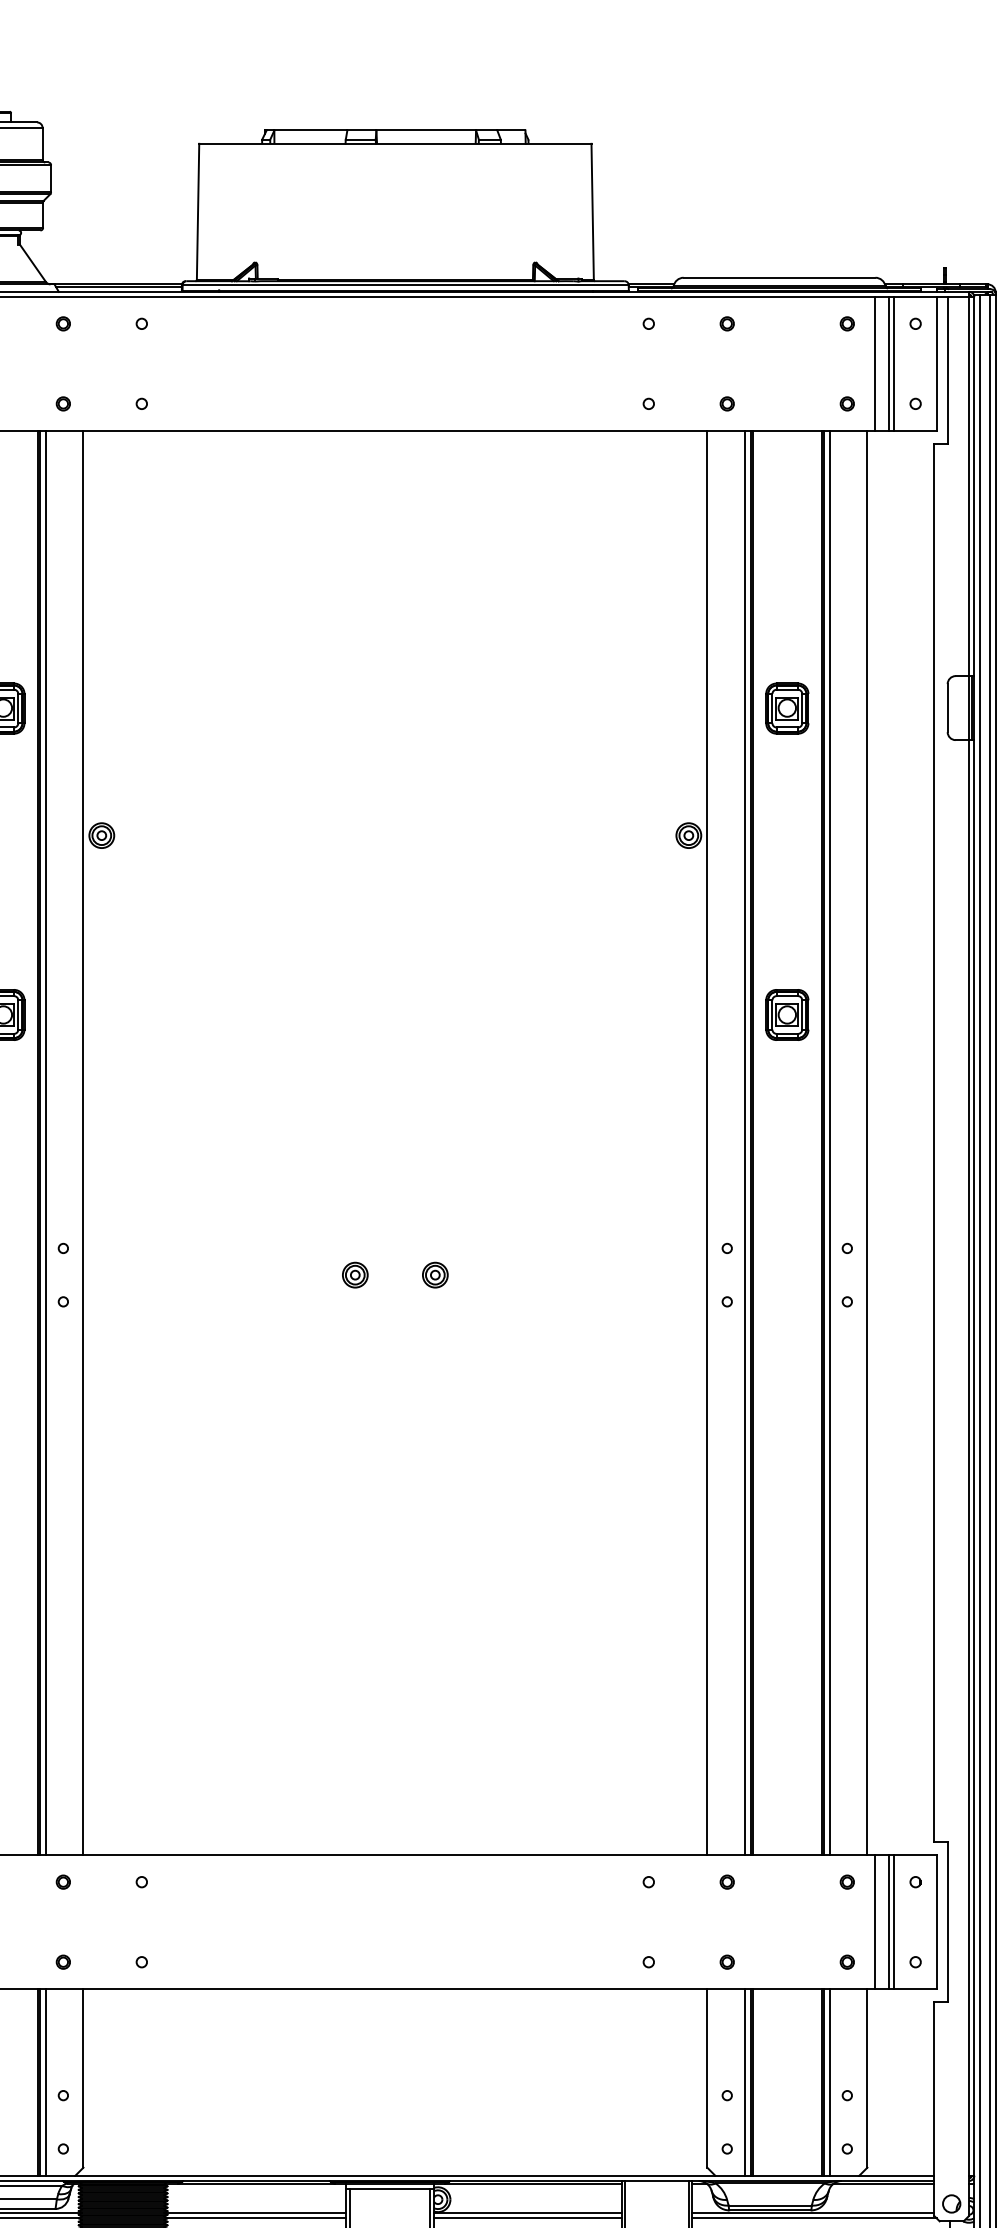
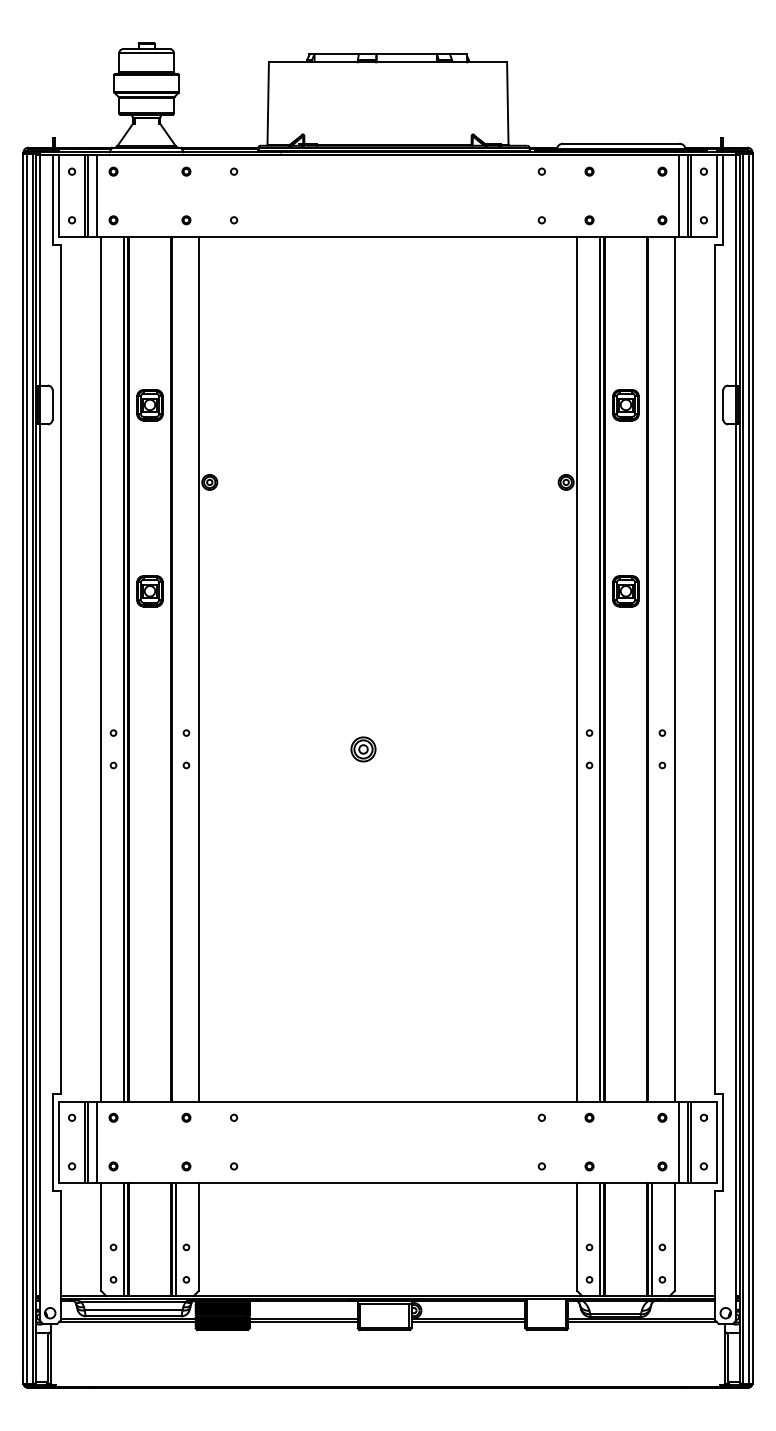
line: (45, 1142) -> (175, 668), removed
line: (829, 1142) -> (651, 668), removed
part: (354, 1273) -> (363, 748), size x1.6
part: (434, 1273) -> (411, 748), removed

